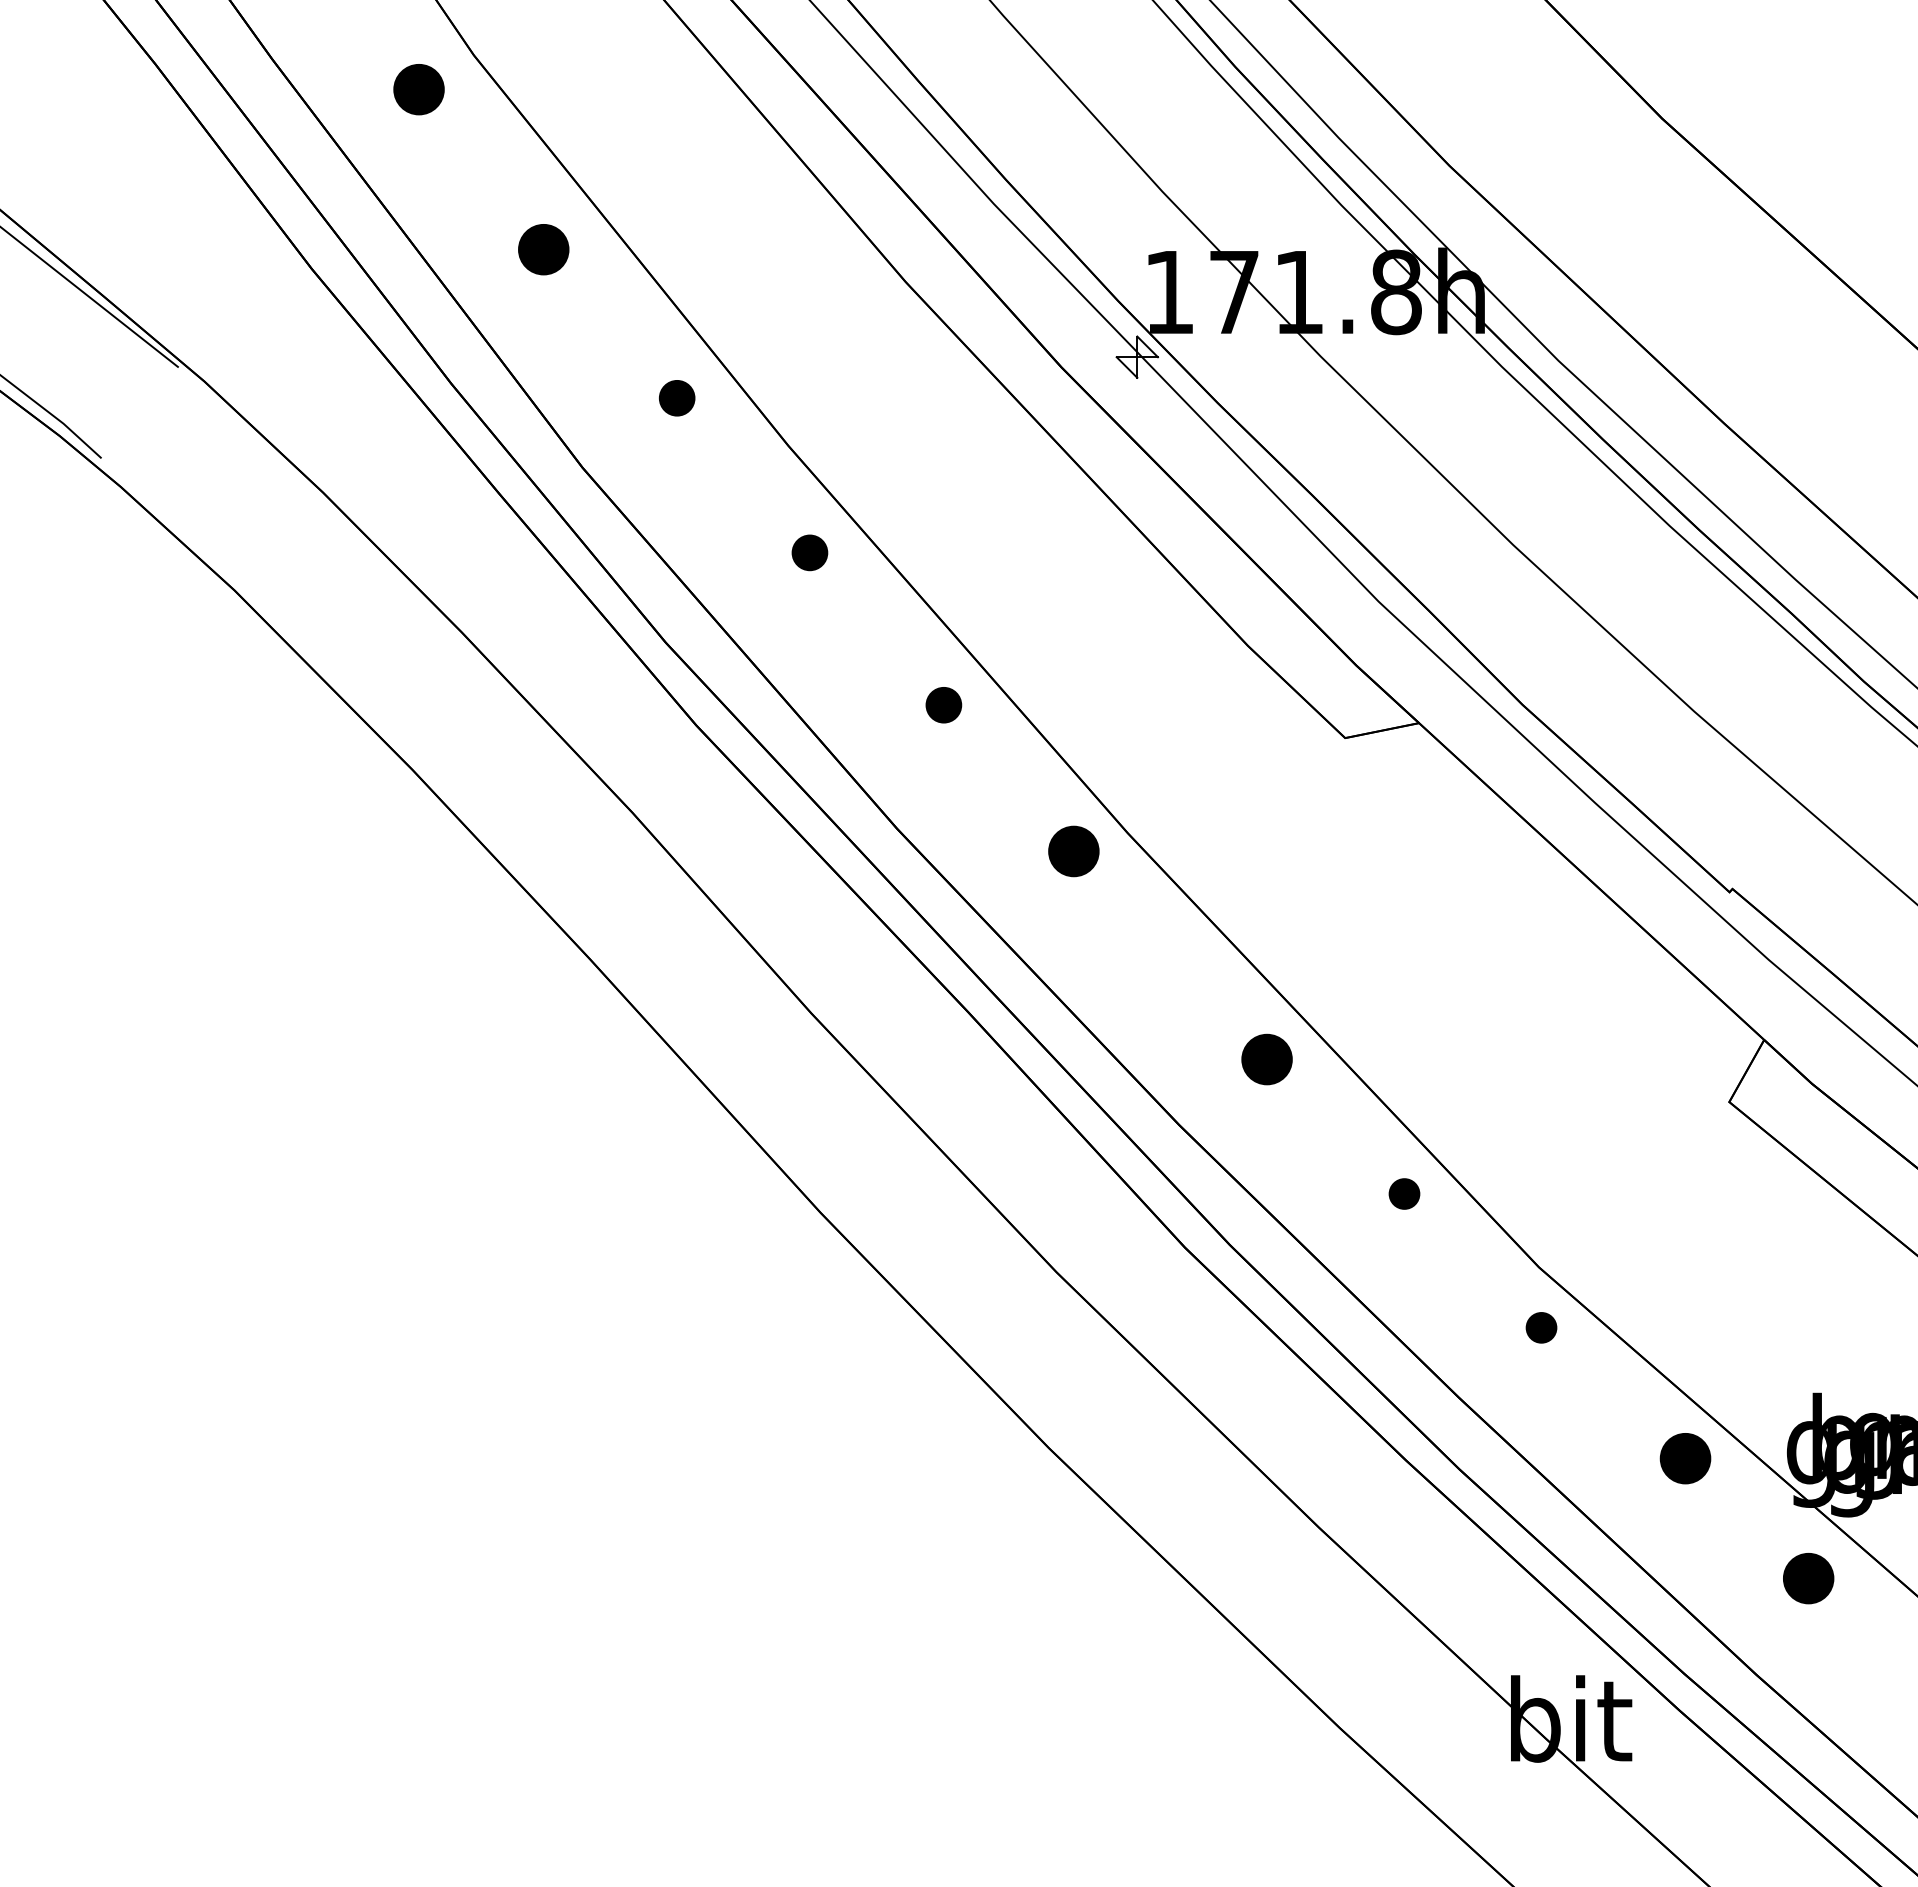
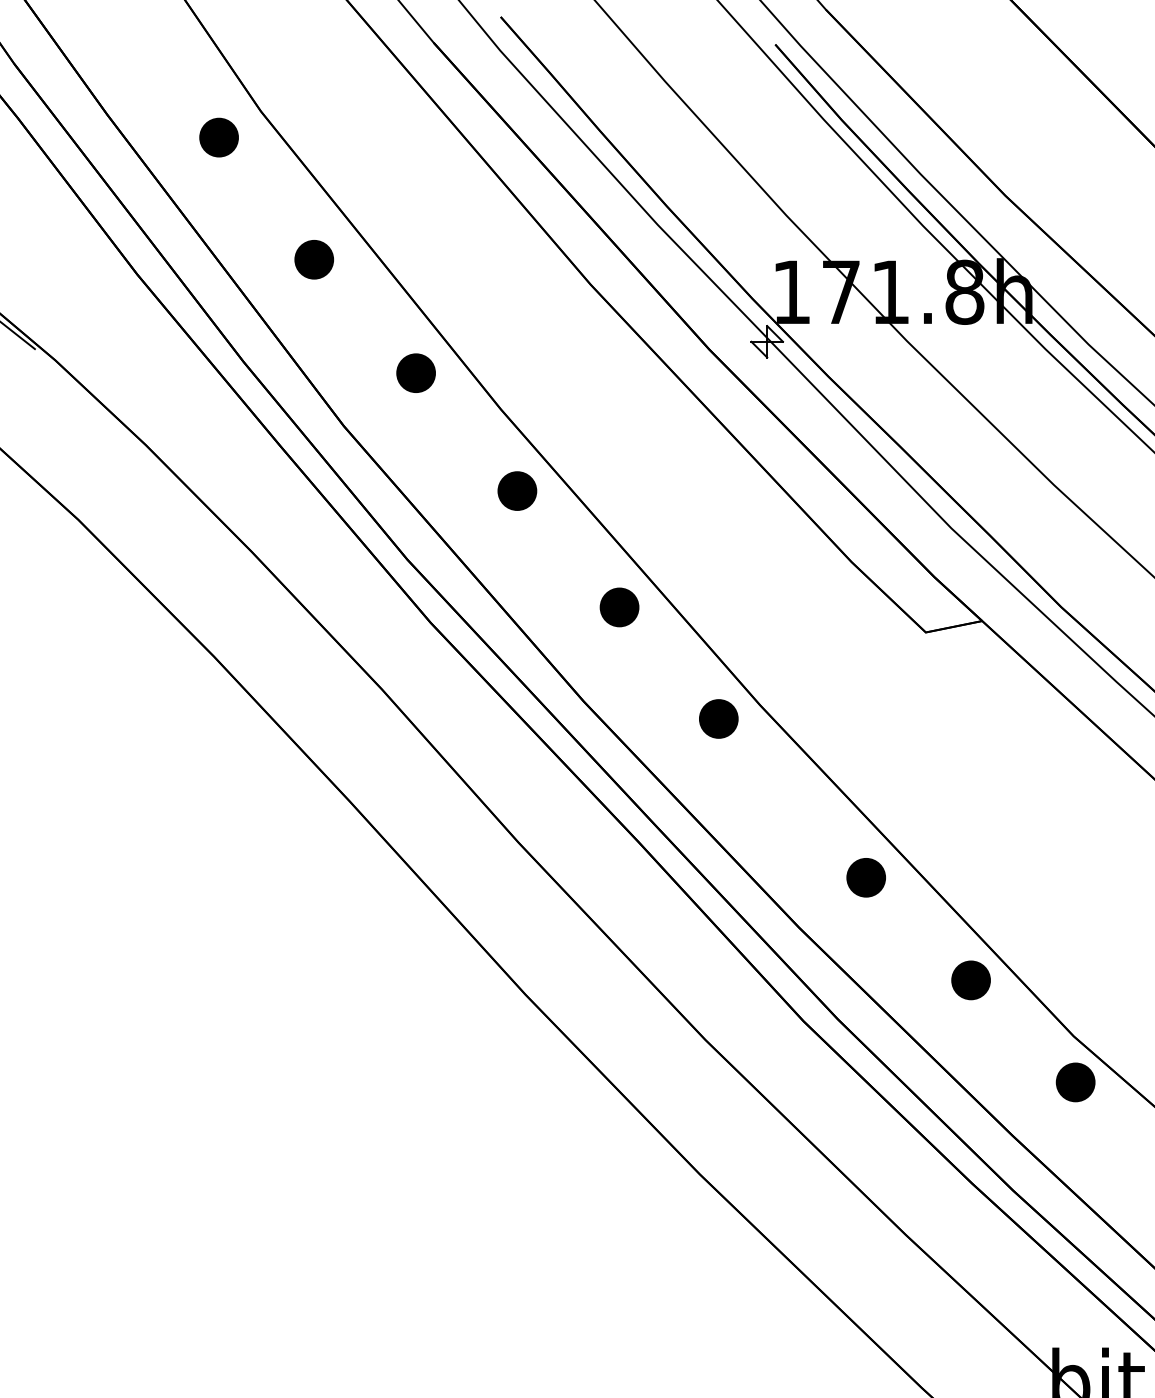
part: (676, 397) -> (415, 372), size x1.43
part: (809, 552) -> (517, 490), size x1.43
part: (943, 704) -> (619, 606), size x1.43
part: (1404, 1193) -> (971, 979), size x1.67
part: (1541, 1327) -> (1075, 1082), size x1.67

